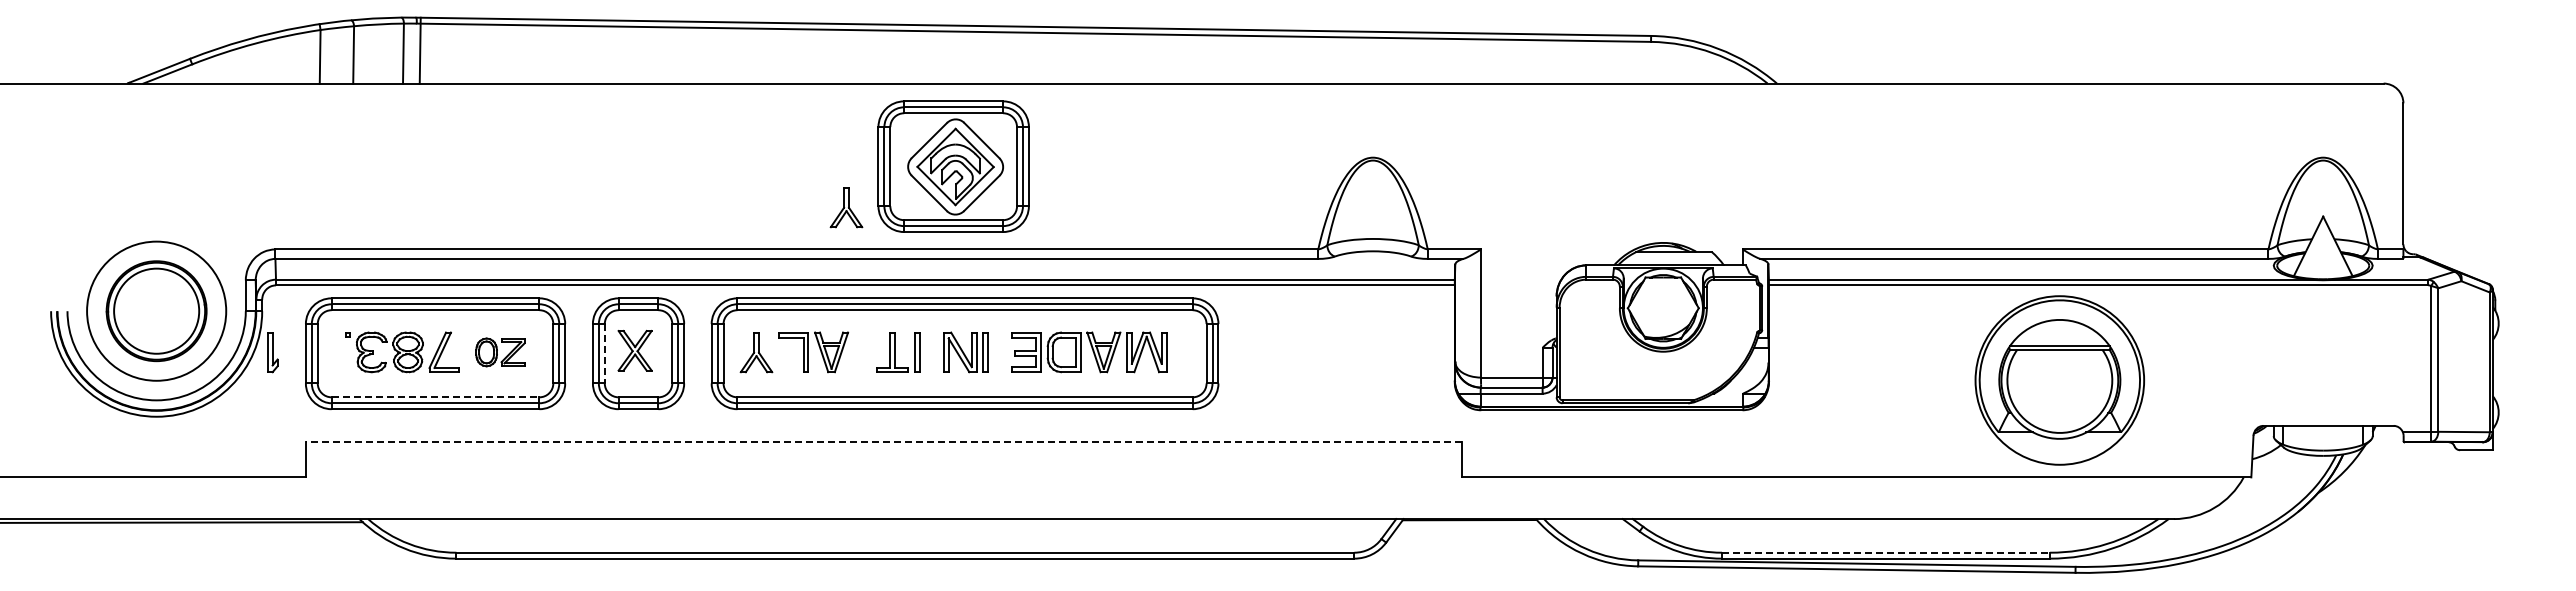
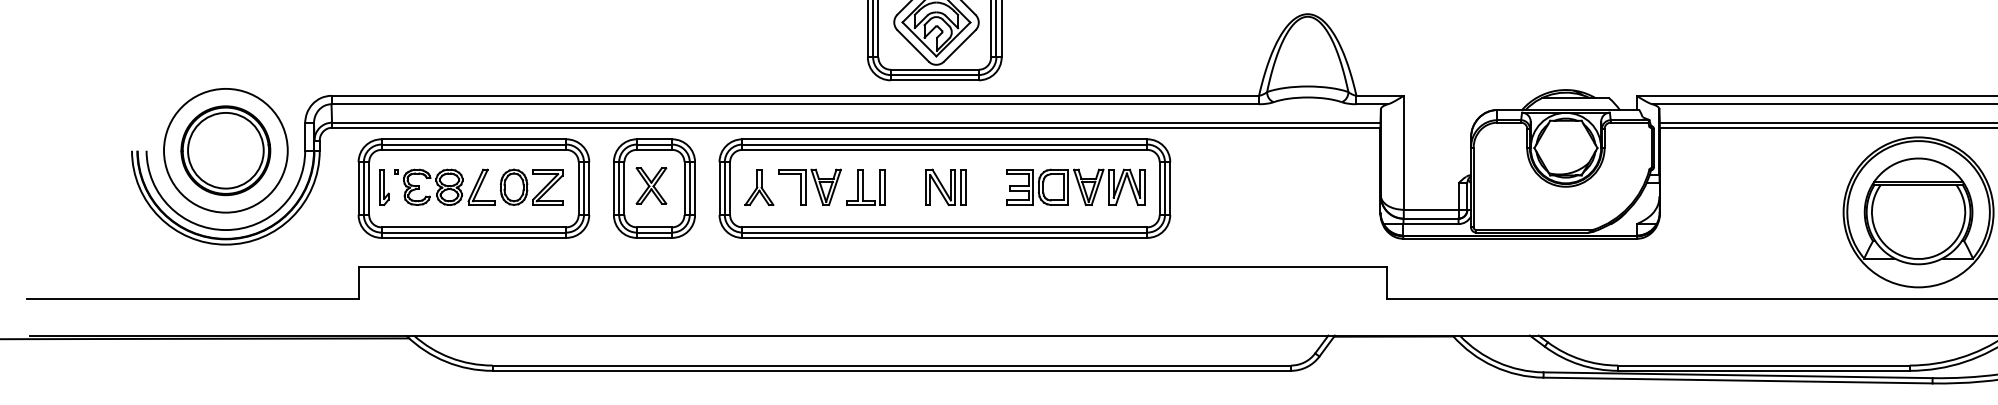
part: (846, 207) -> (839, 58), removed
part: (272, 352) -> (384, 187), moved
part: (500, 352) -> (531, 187), size x1.43
part: (898, 352) -> (866, 187), moved
part: (1089, 352) -> (1076, 187), moved
line: (604, 353) -> (624, 188), dashed -> solid
line: (435, 397) -> (473, 227), dashed -> solid
line: (884, 442) -> (873, 267), dashed -> solid
line: (1885, 552) -> (1763, 365), dashed -> solid

